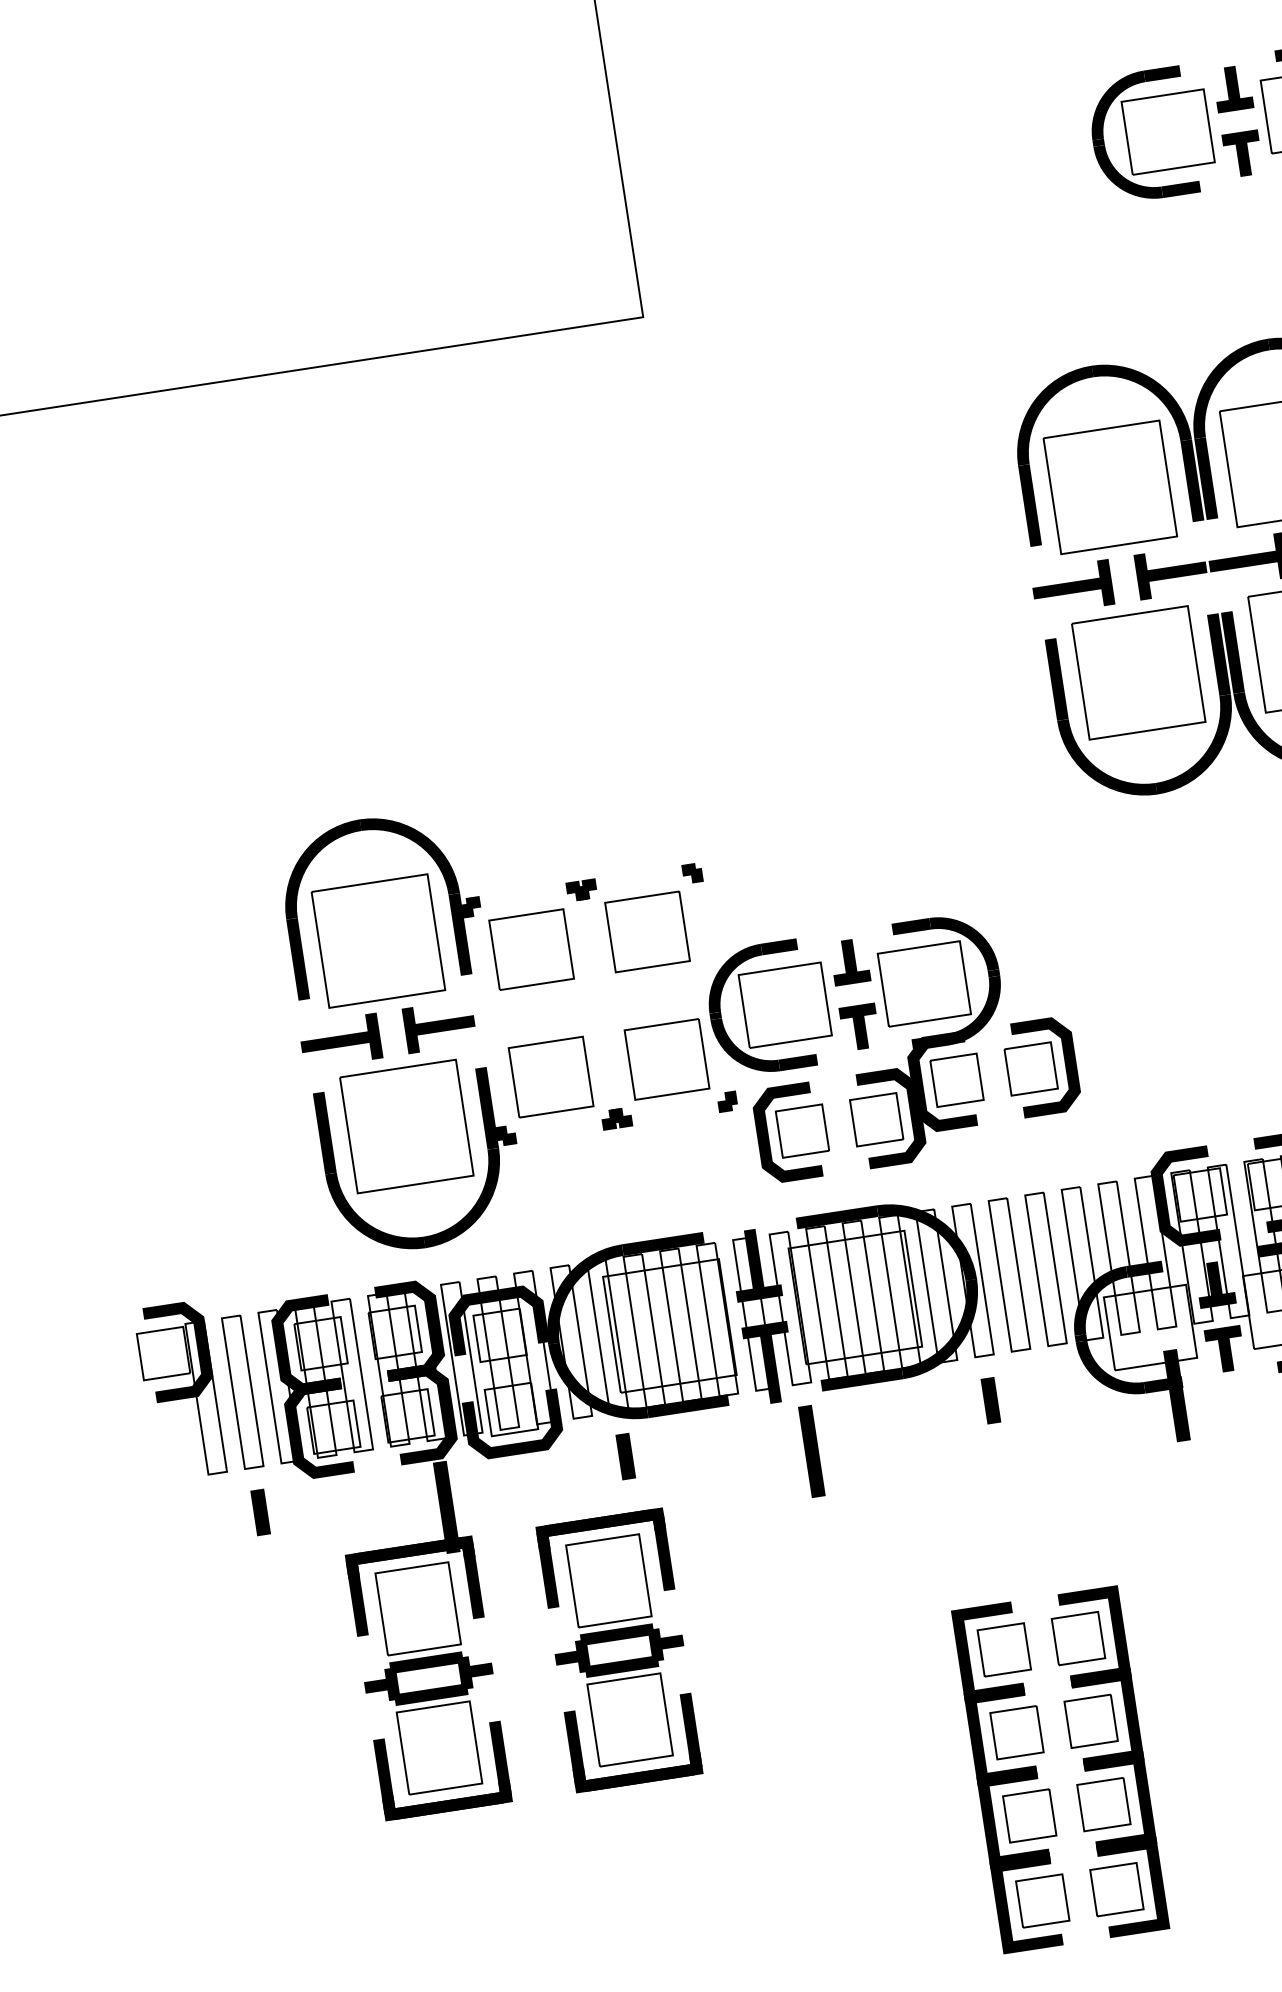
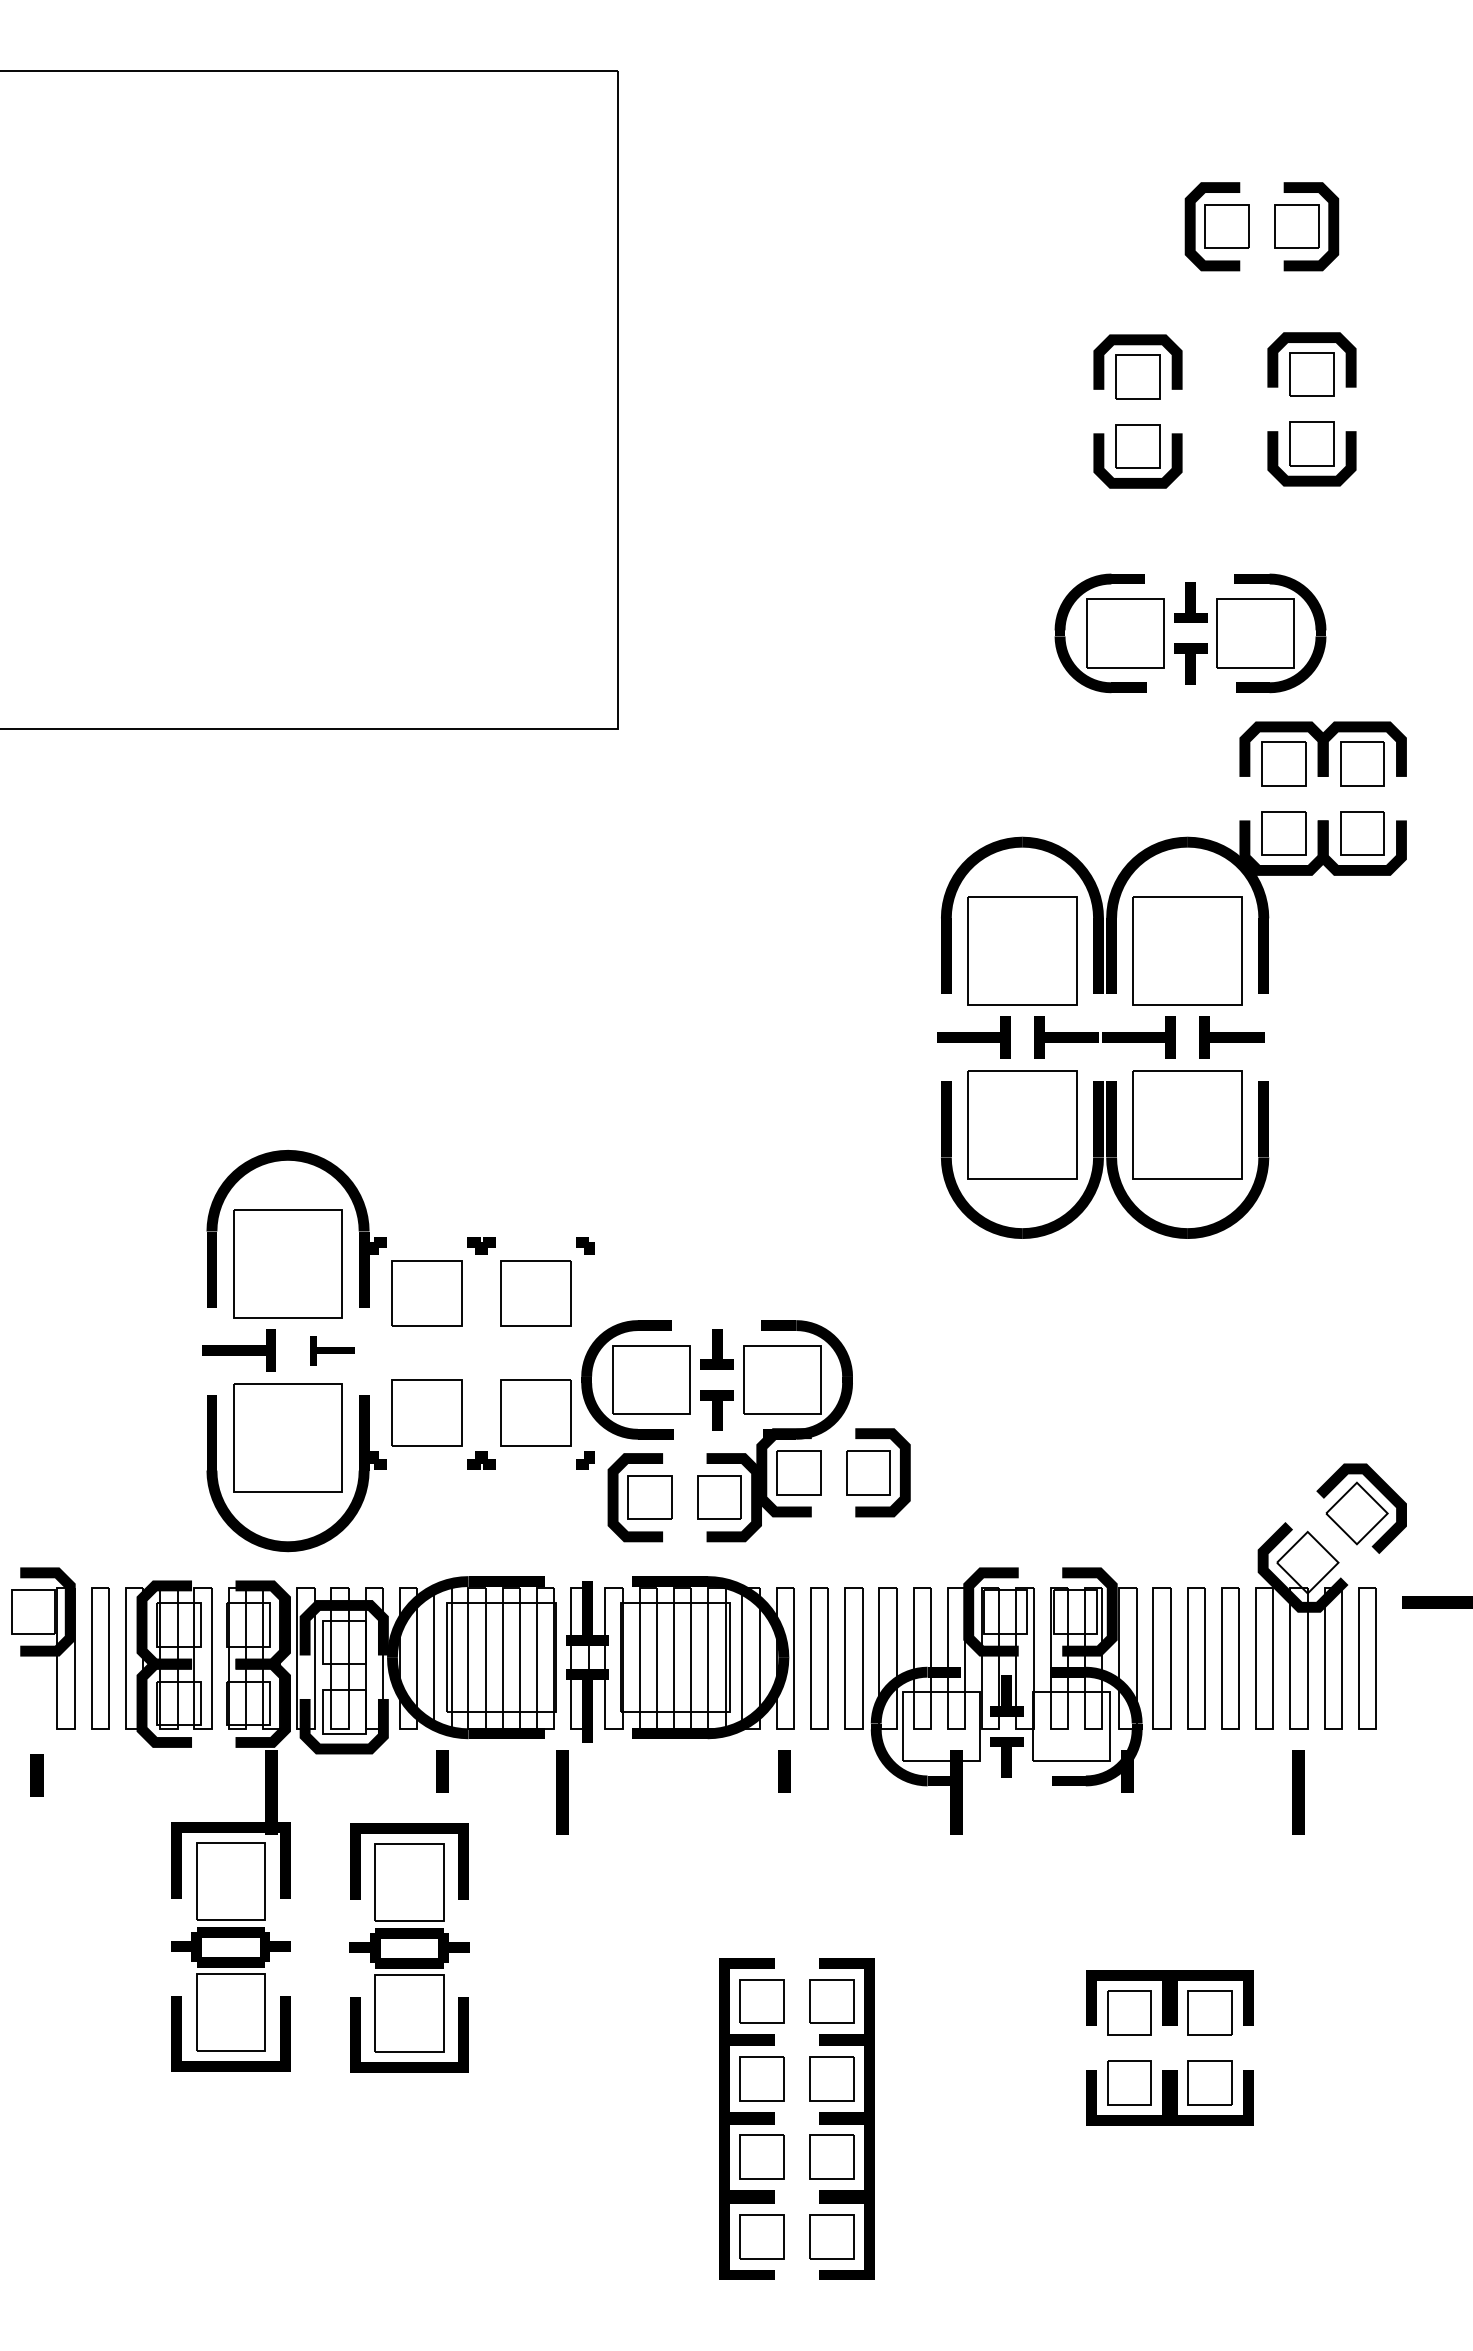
part: (439, 1025) -> (332, 1350), size x0.7
line: (811, 1451) -> (562, 1792), moved
line: (260, 1512) -> (36, 1775), moved

